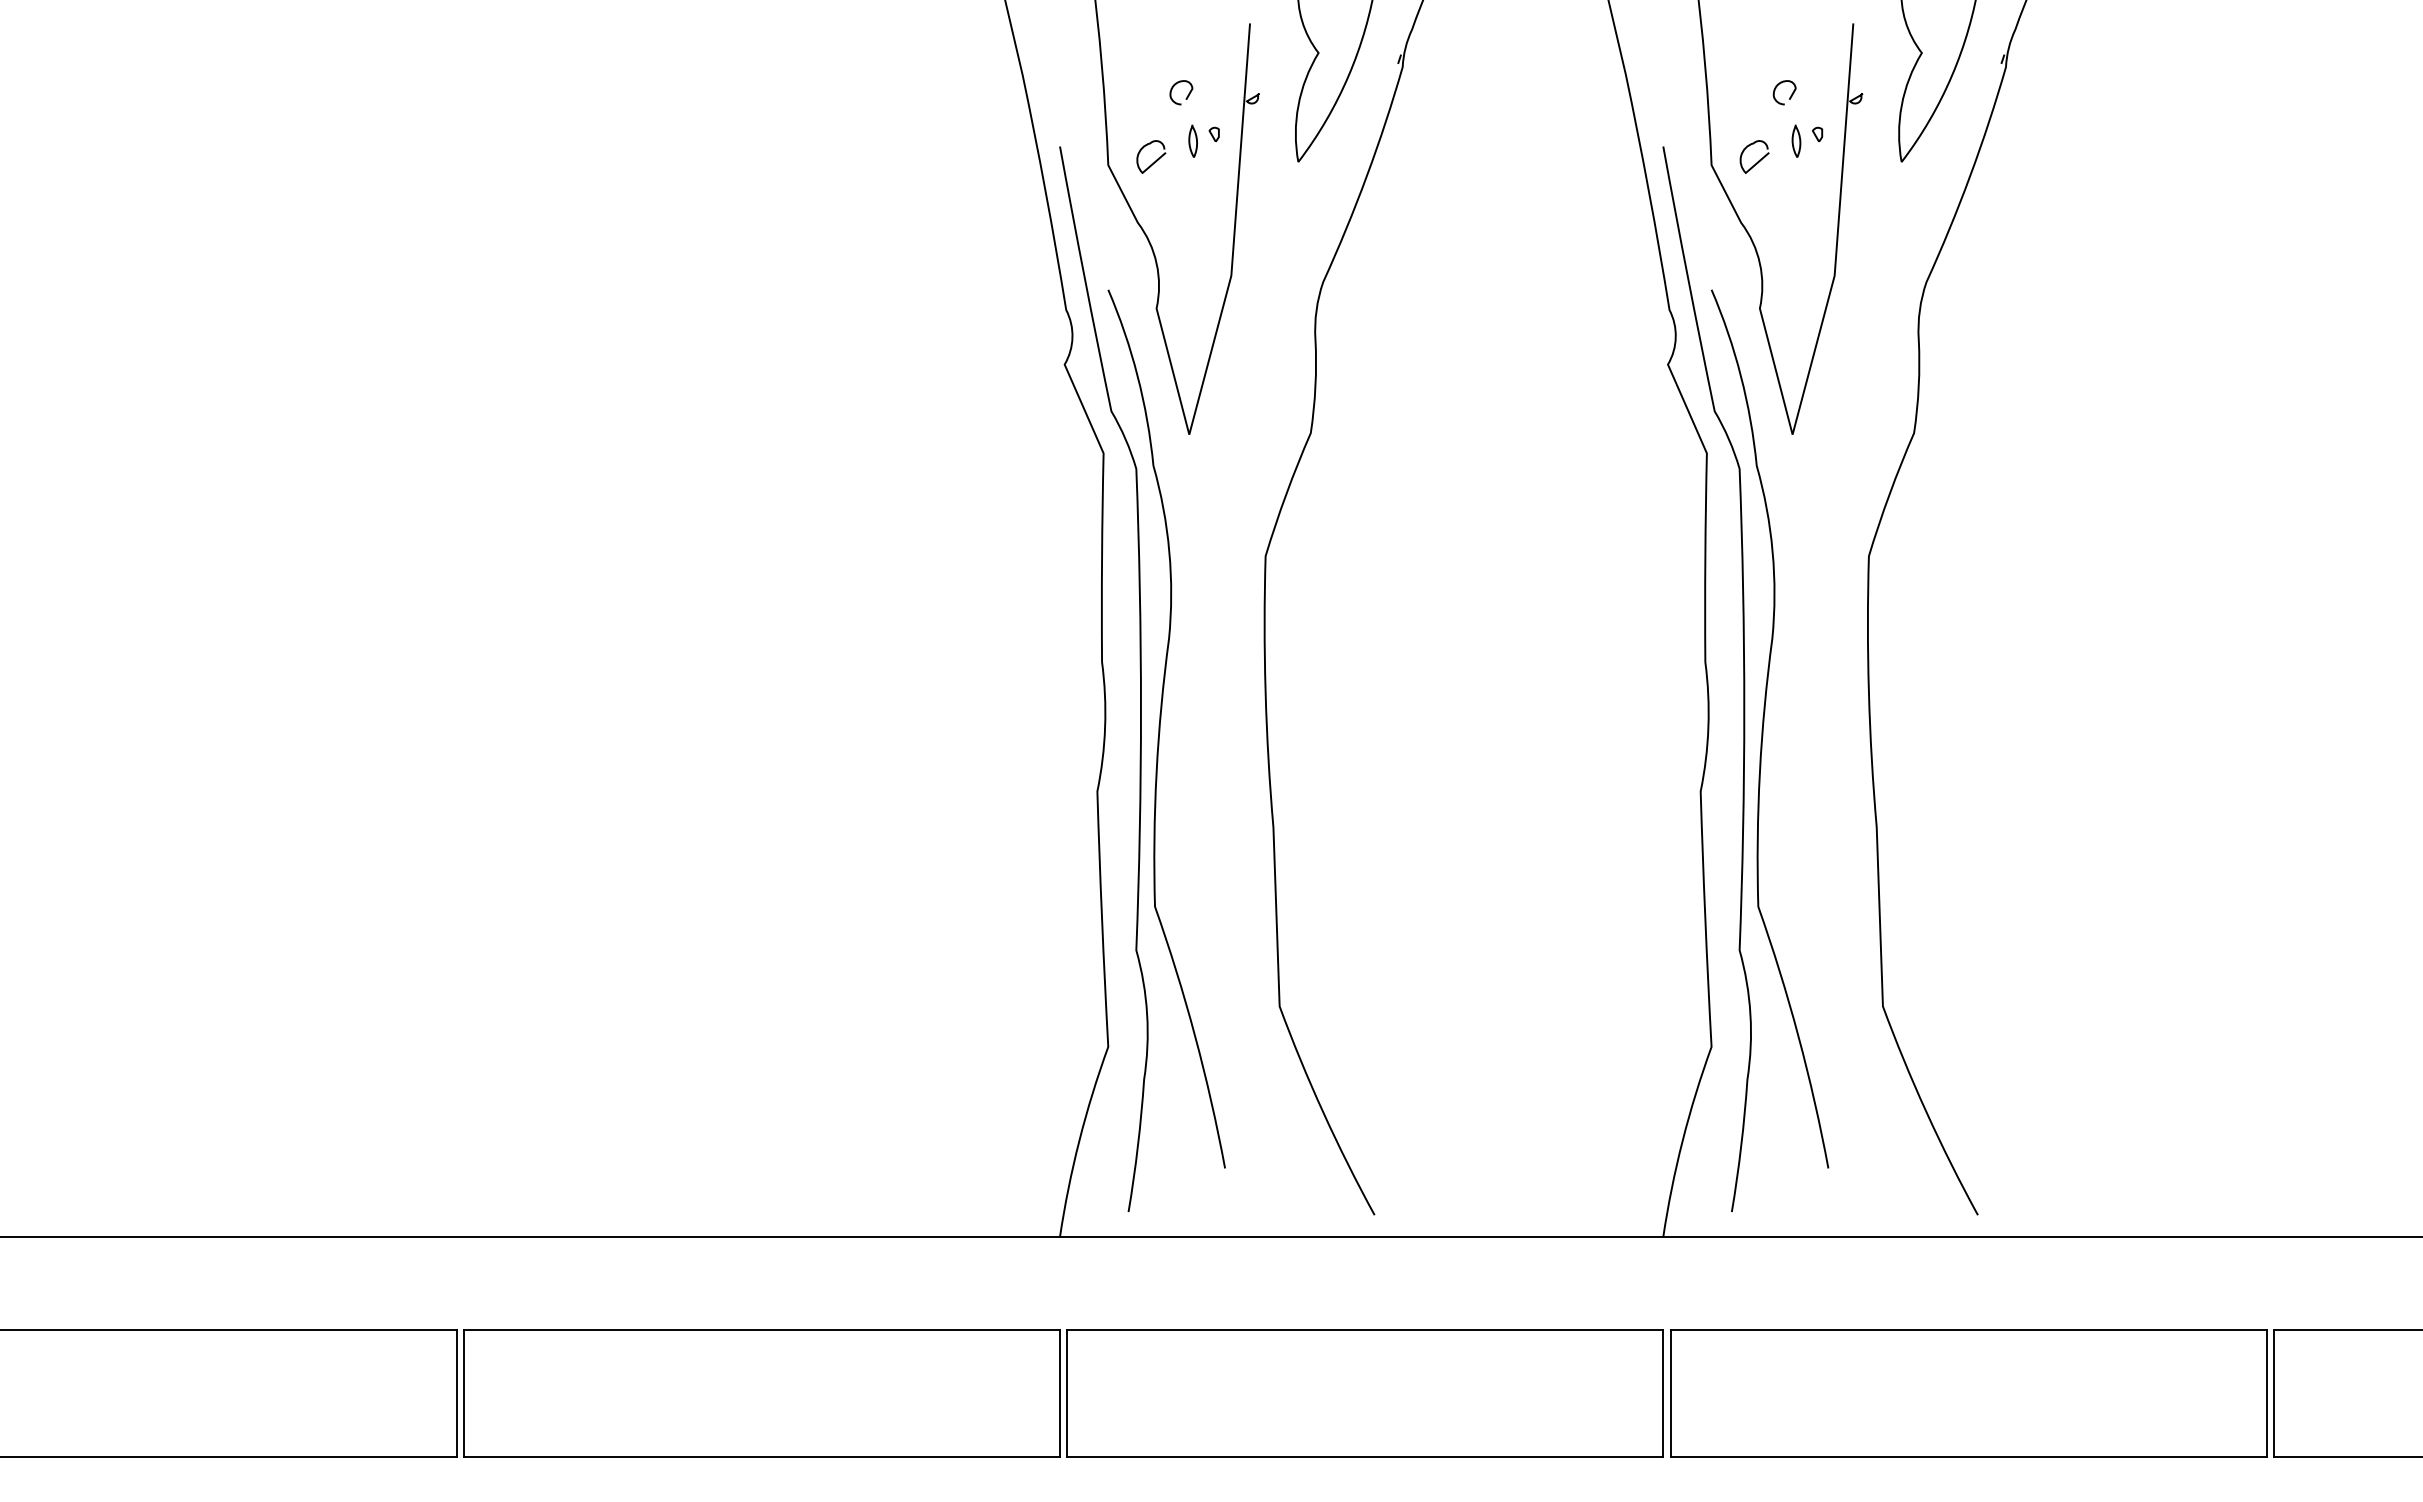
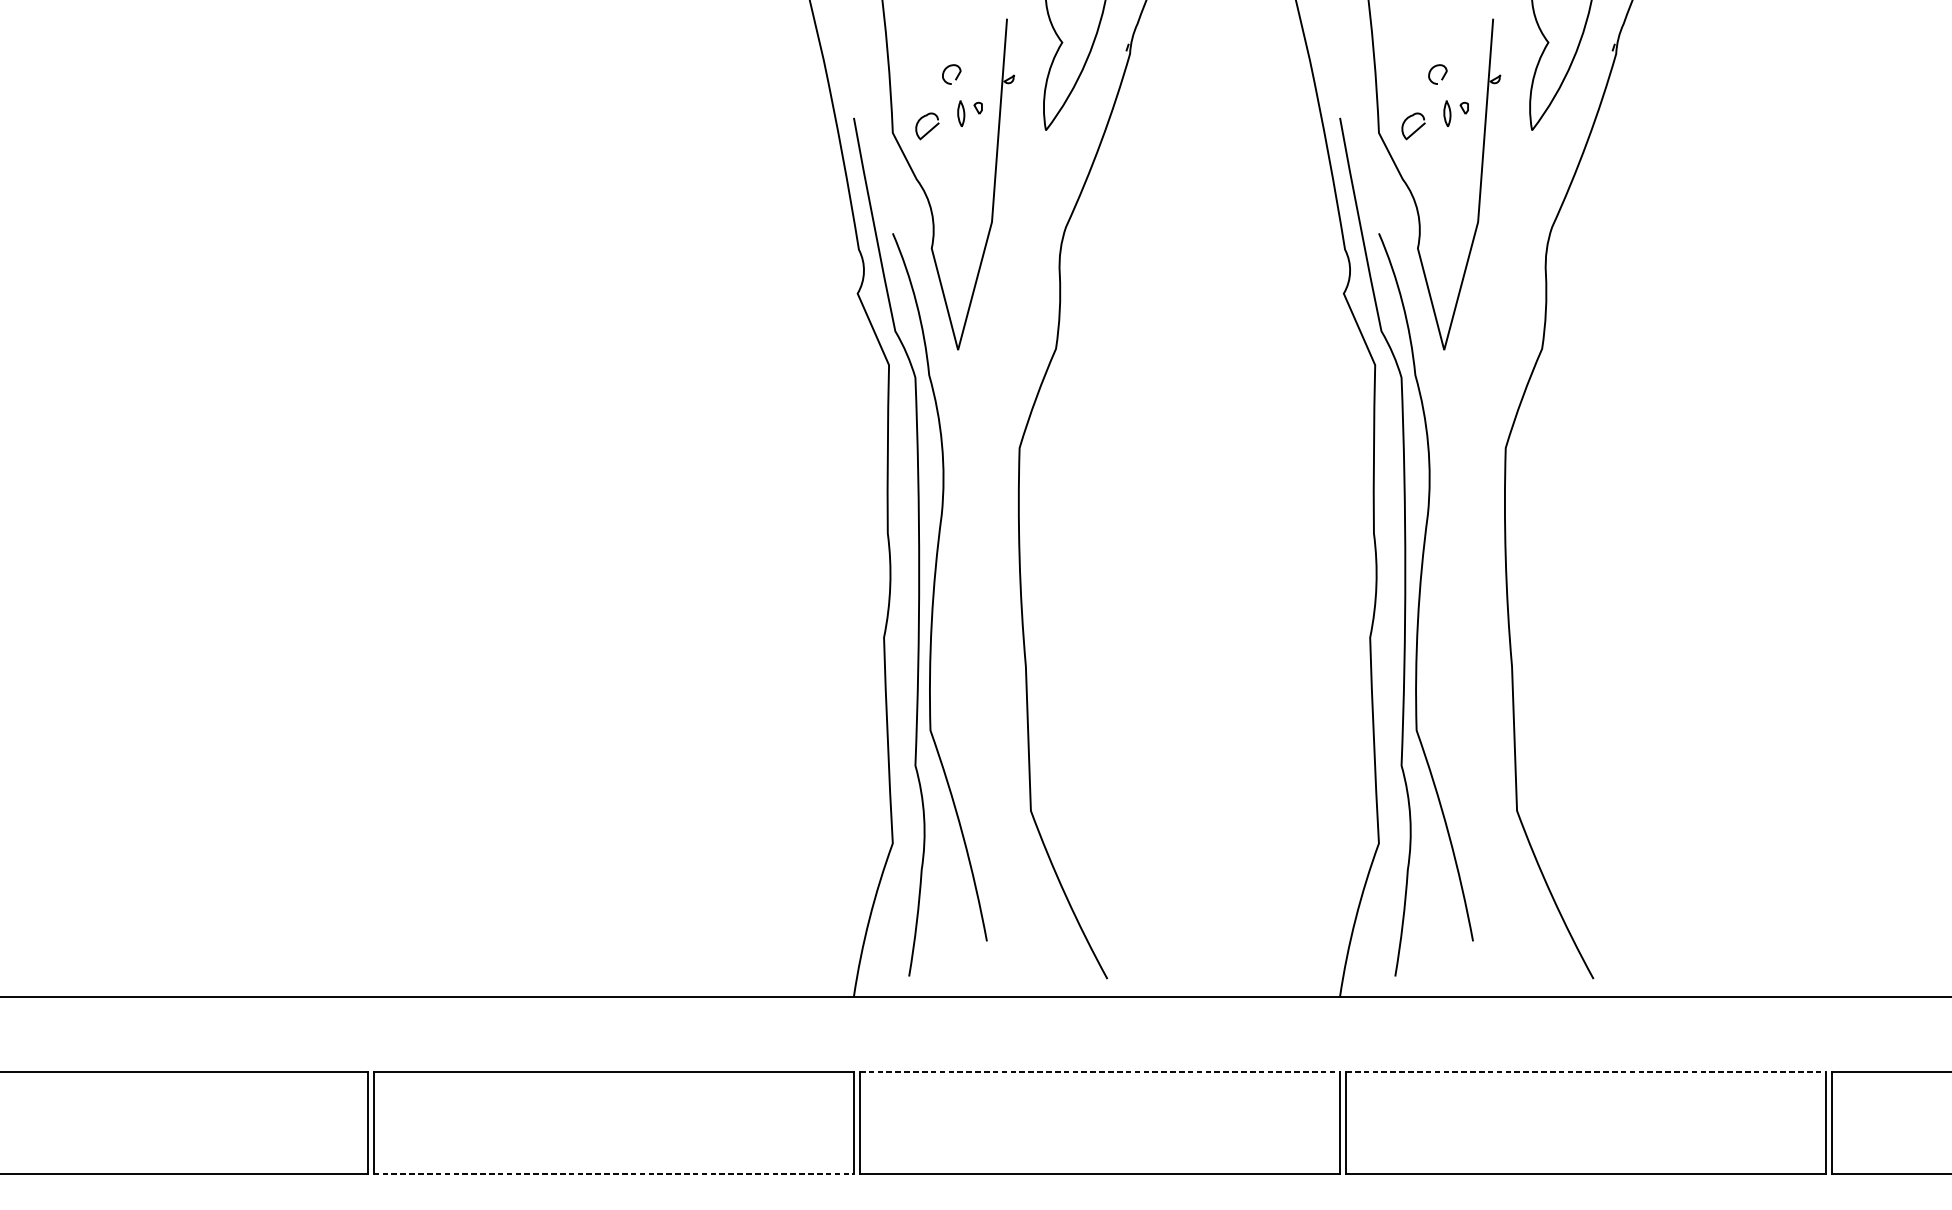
line: (1365, 1330) -> (1100, 1071), solid -> dashed
line: (1968, 1330) -> (1585, 1071), solid -> dashed
line: (762, 1456) -> (614, 1173), solid -> dashed

